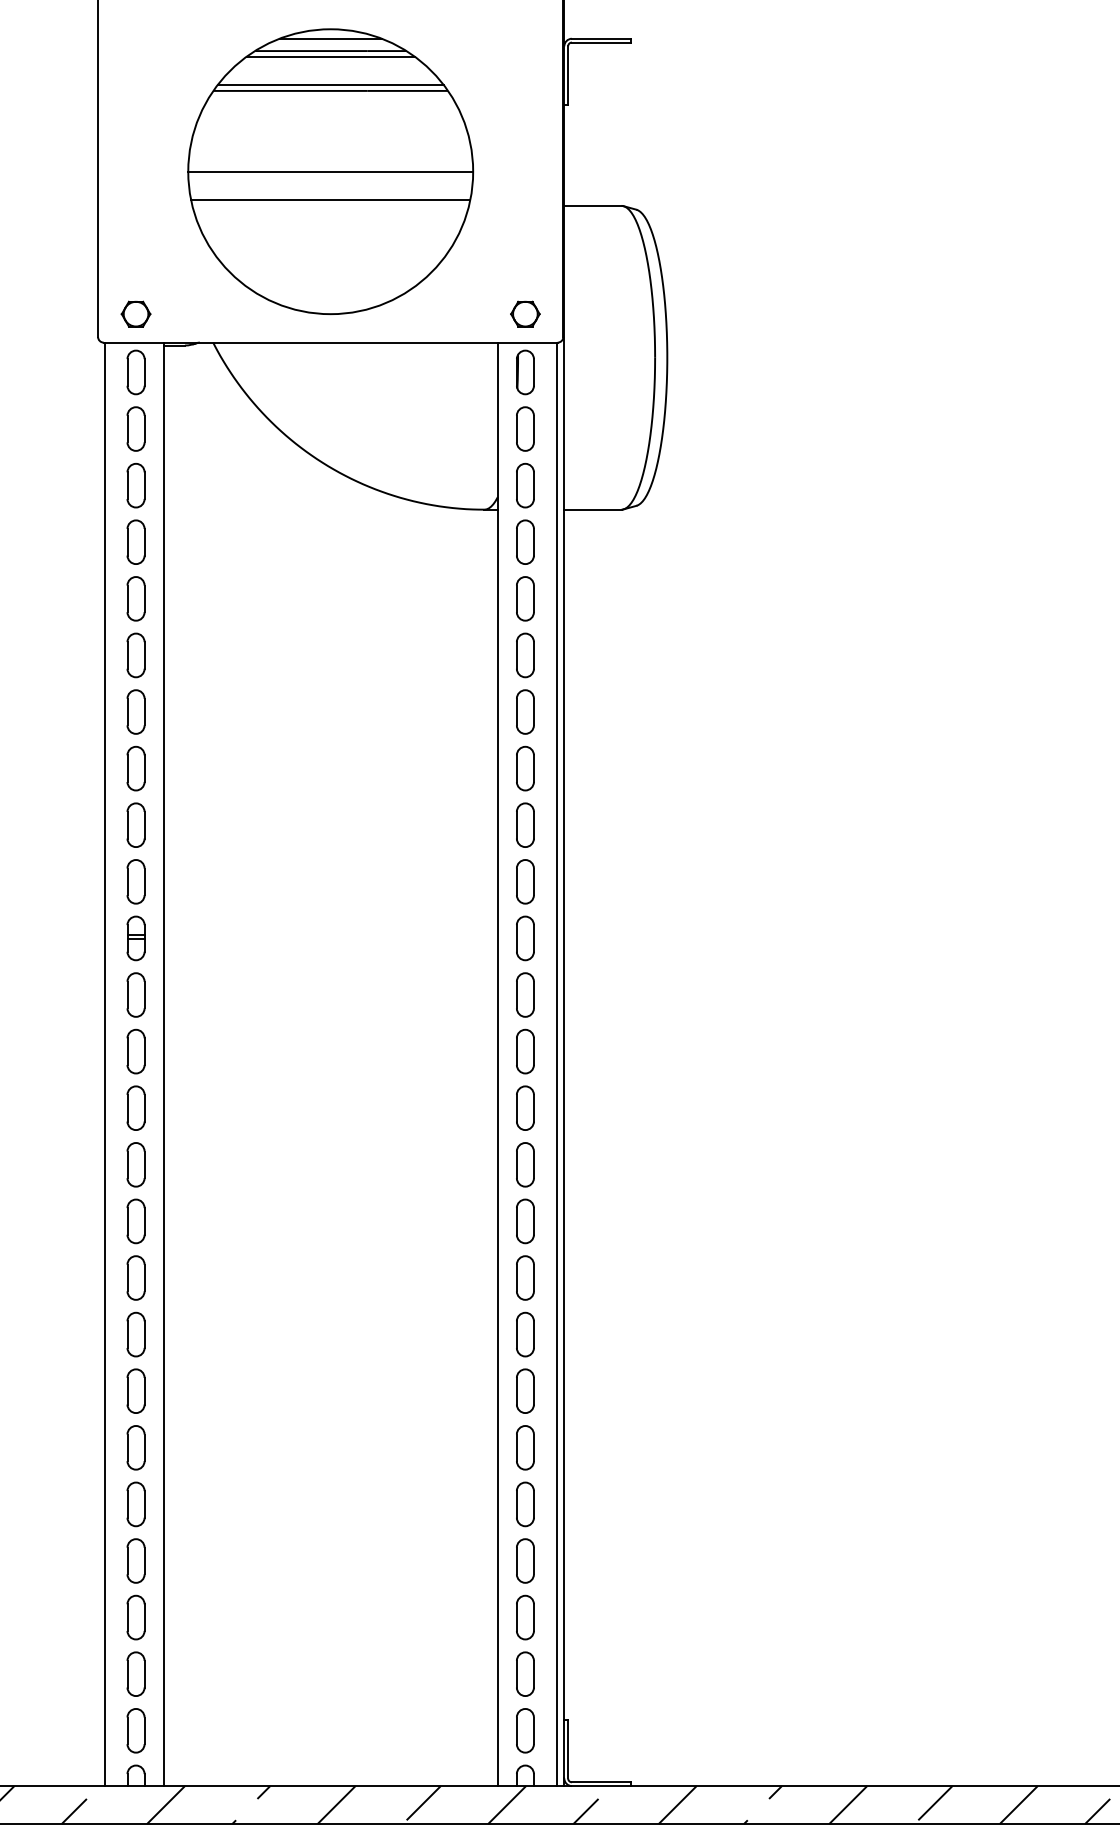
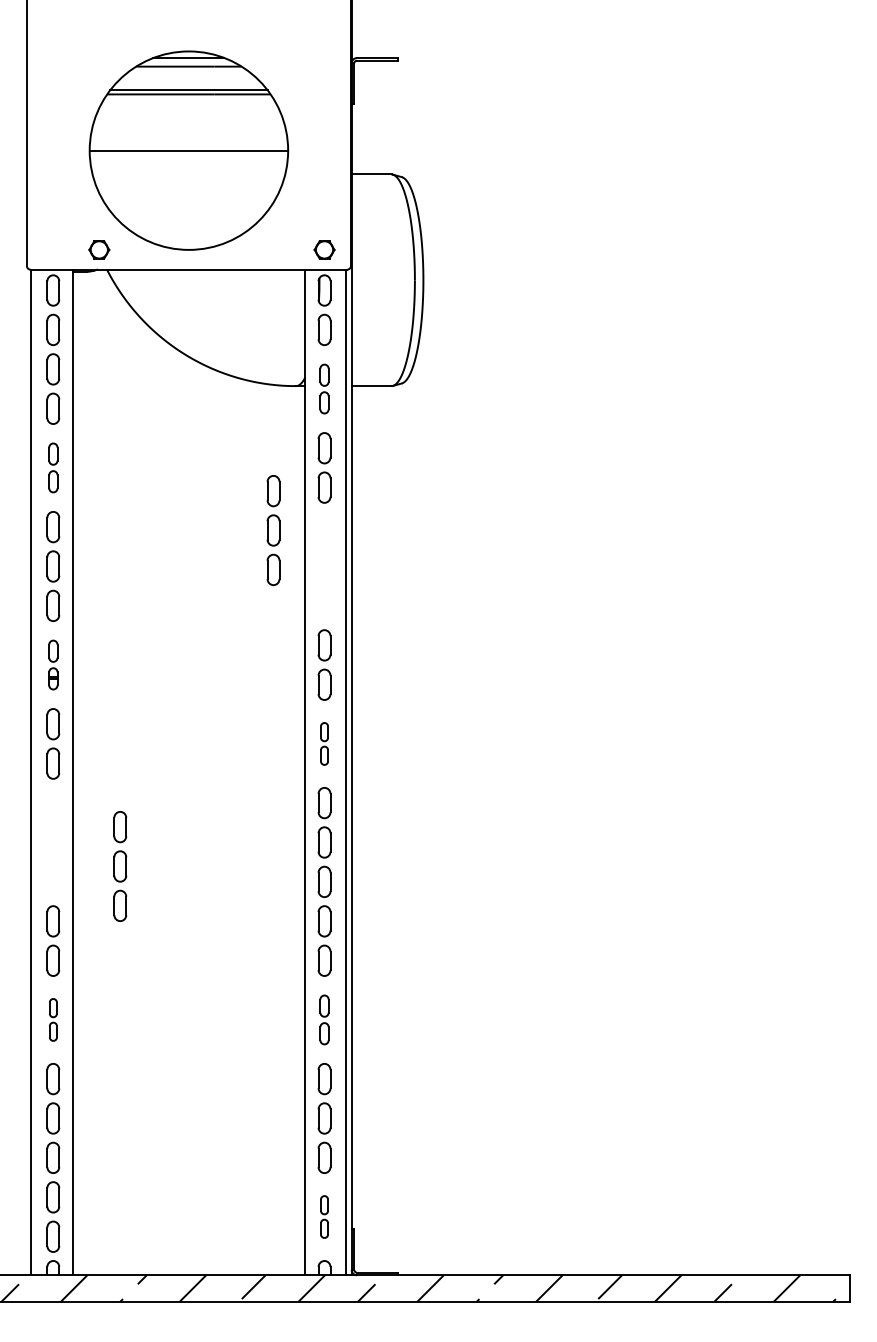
line: (330, 56) -> (188, 70), removed
line: (330, 200) -> (188, 170), removed
part: (136, 313) -> (99, 249), moved
part: (525, 513) -> (324, 388), size x0.7
part: (136, 626) -> (53, 467), size x0.7
part: (525, 768) -> (273, 530), moved
part: (136, 909) -> (53, 664), size x0.7
part: (525, 1022) -> (324, 743), size x0.6
part: (136, 1164) -> (120, 866), moved
part: (136, 1418) -> (53, 1019), size x0.6
part: (525, 1418) -> (324, 1019), size x0.7
part: (525, 1701) -> (324, 1216), size x0.6

